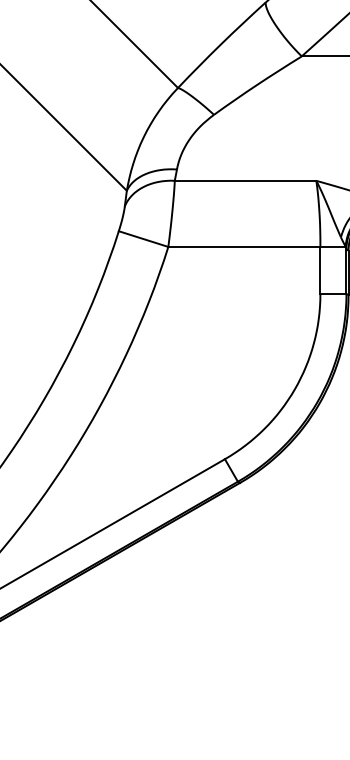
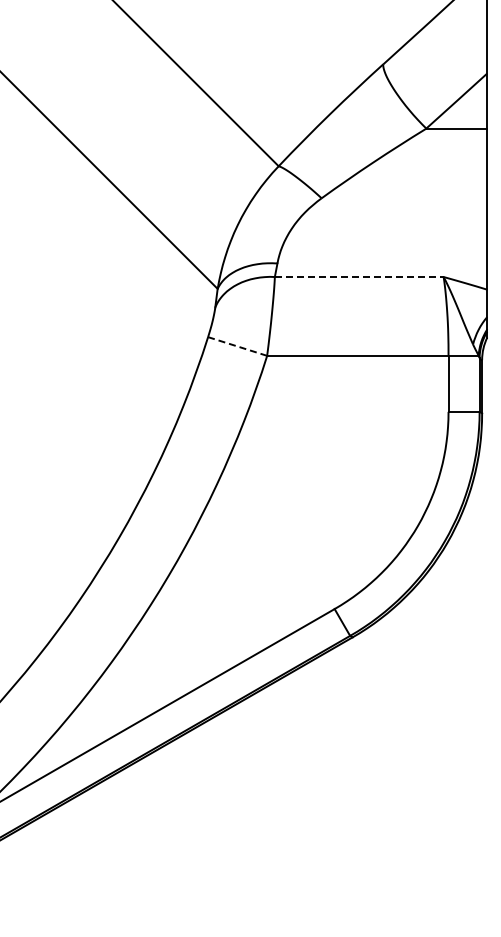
line: (245, 181) -> (359, 277), solid -> dashed
line: (143, 239) -> (237, 346), solid -> dashed

